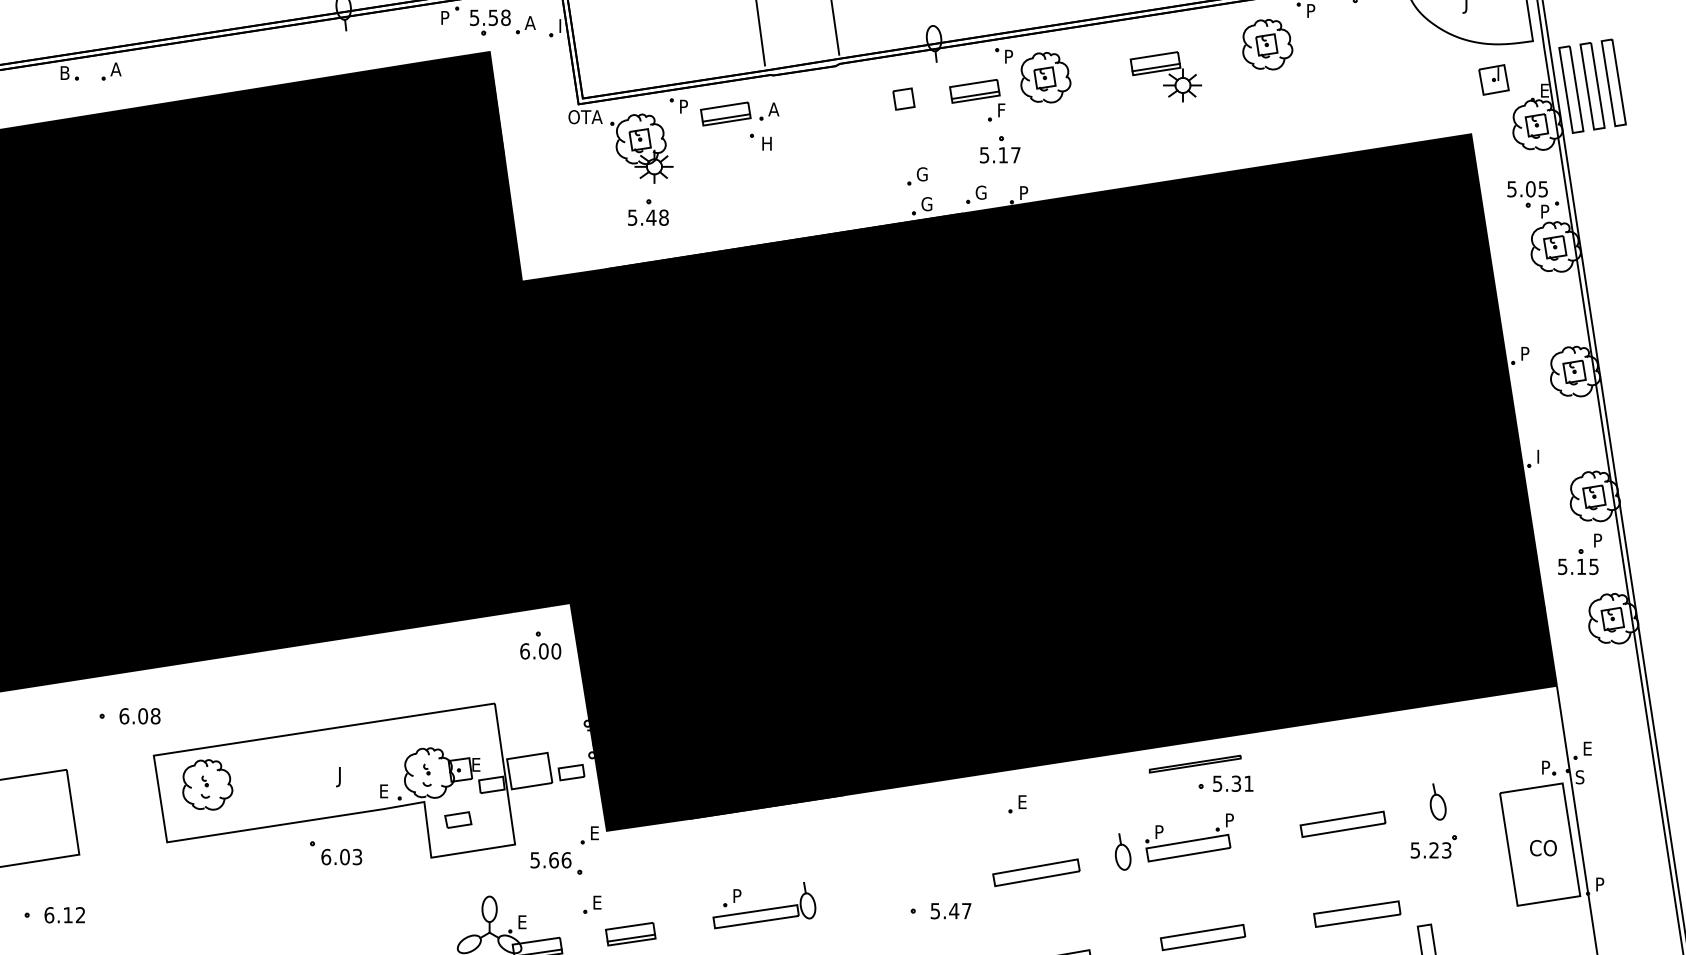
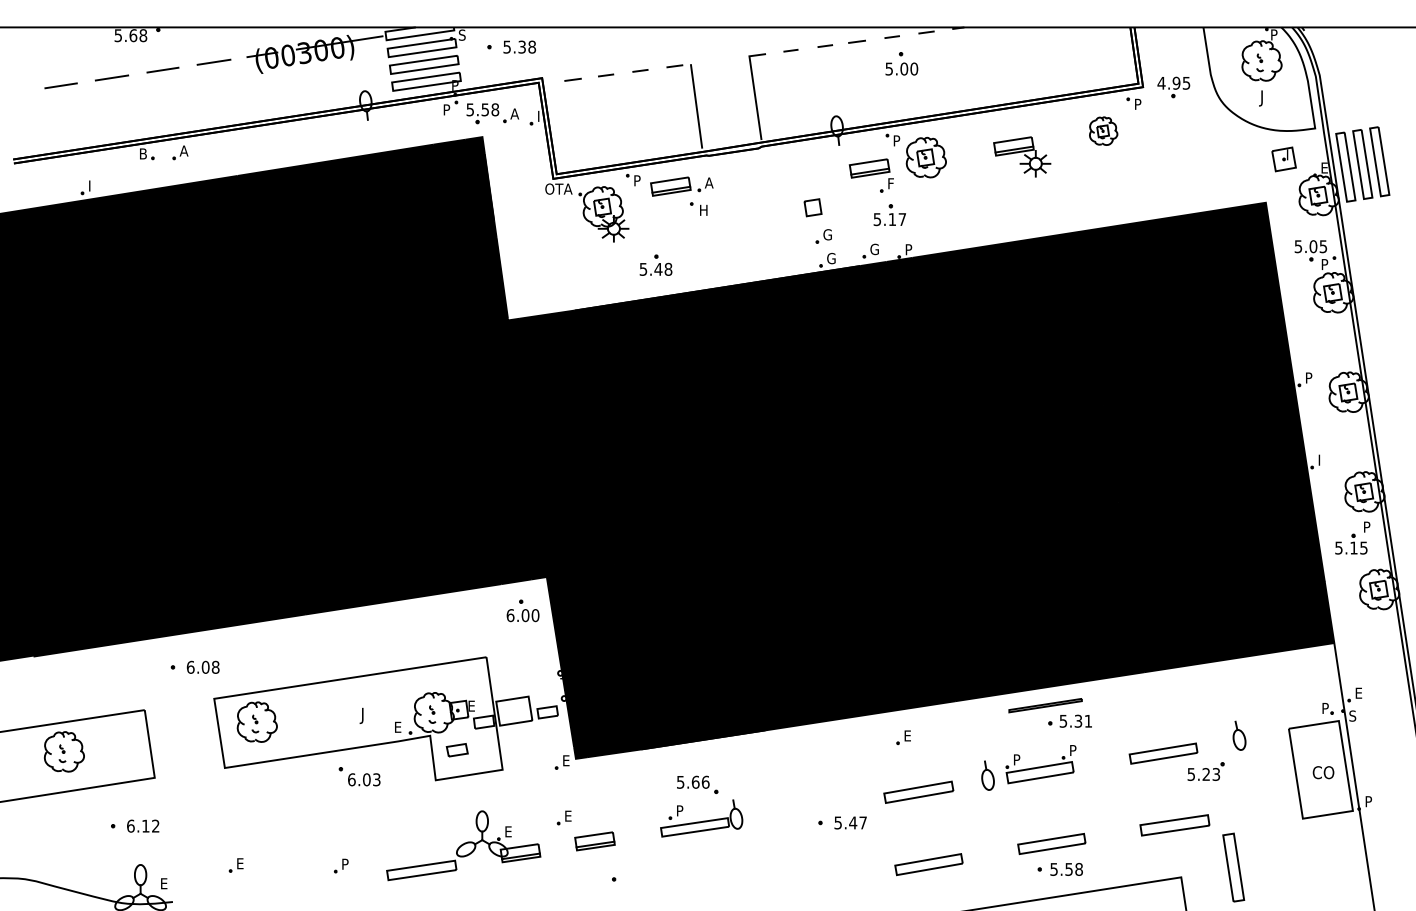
part: (1267, 43) -> (1103, 130), size x0.7
part: (903, 98) -> (812, 207), moved
part: (647, 211) -> (655, 264), moved
part: (1433, 846) -> (1205, 771), moved
part: (556, 862) -> (697, 784), moved

